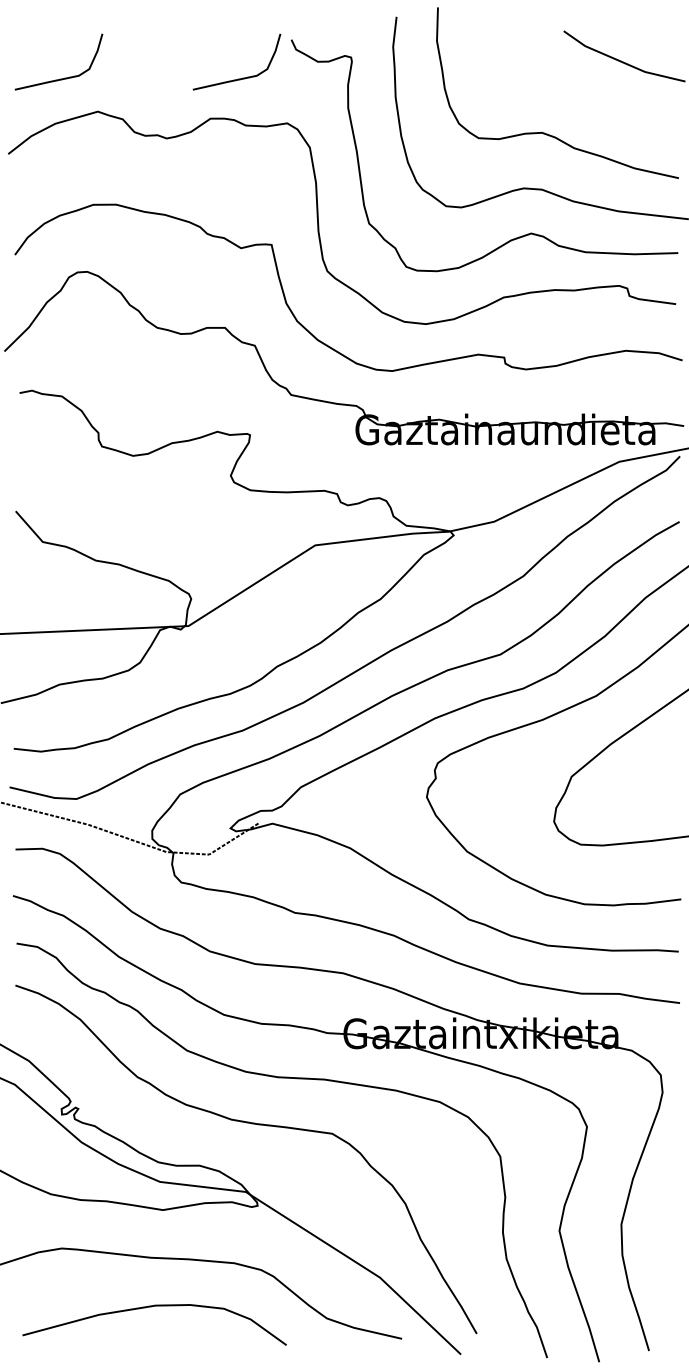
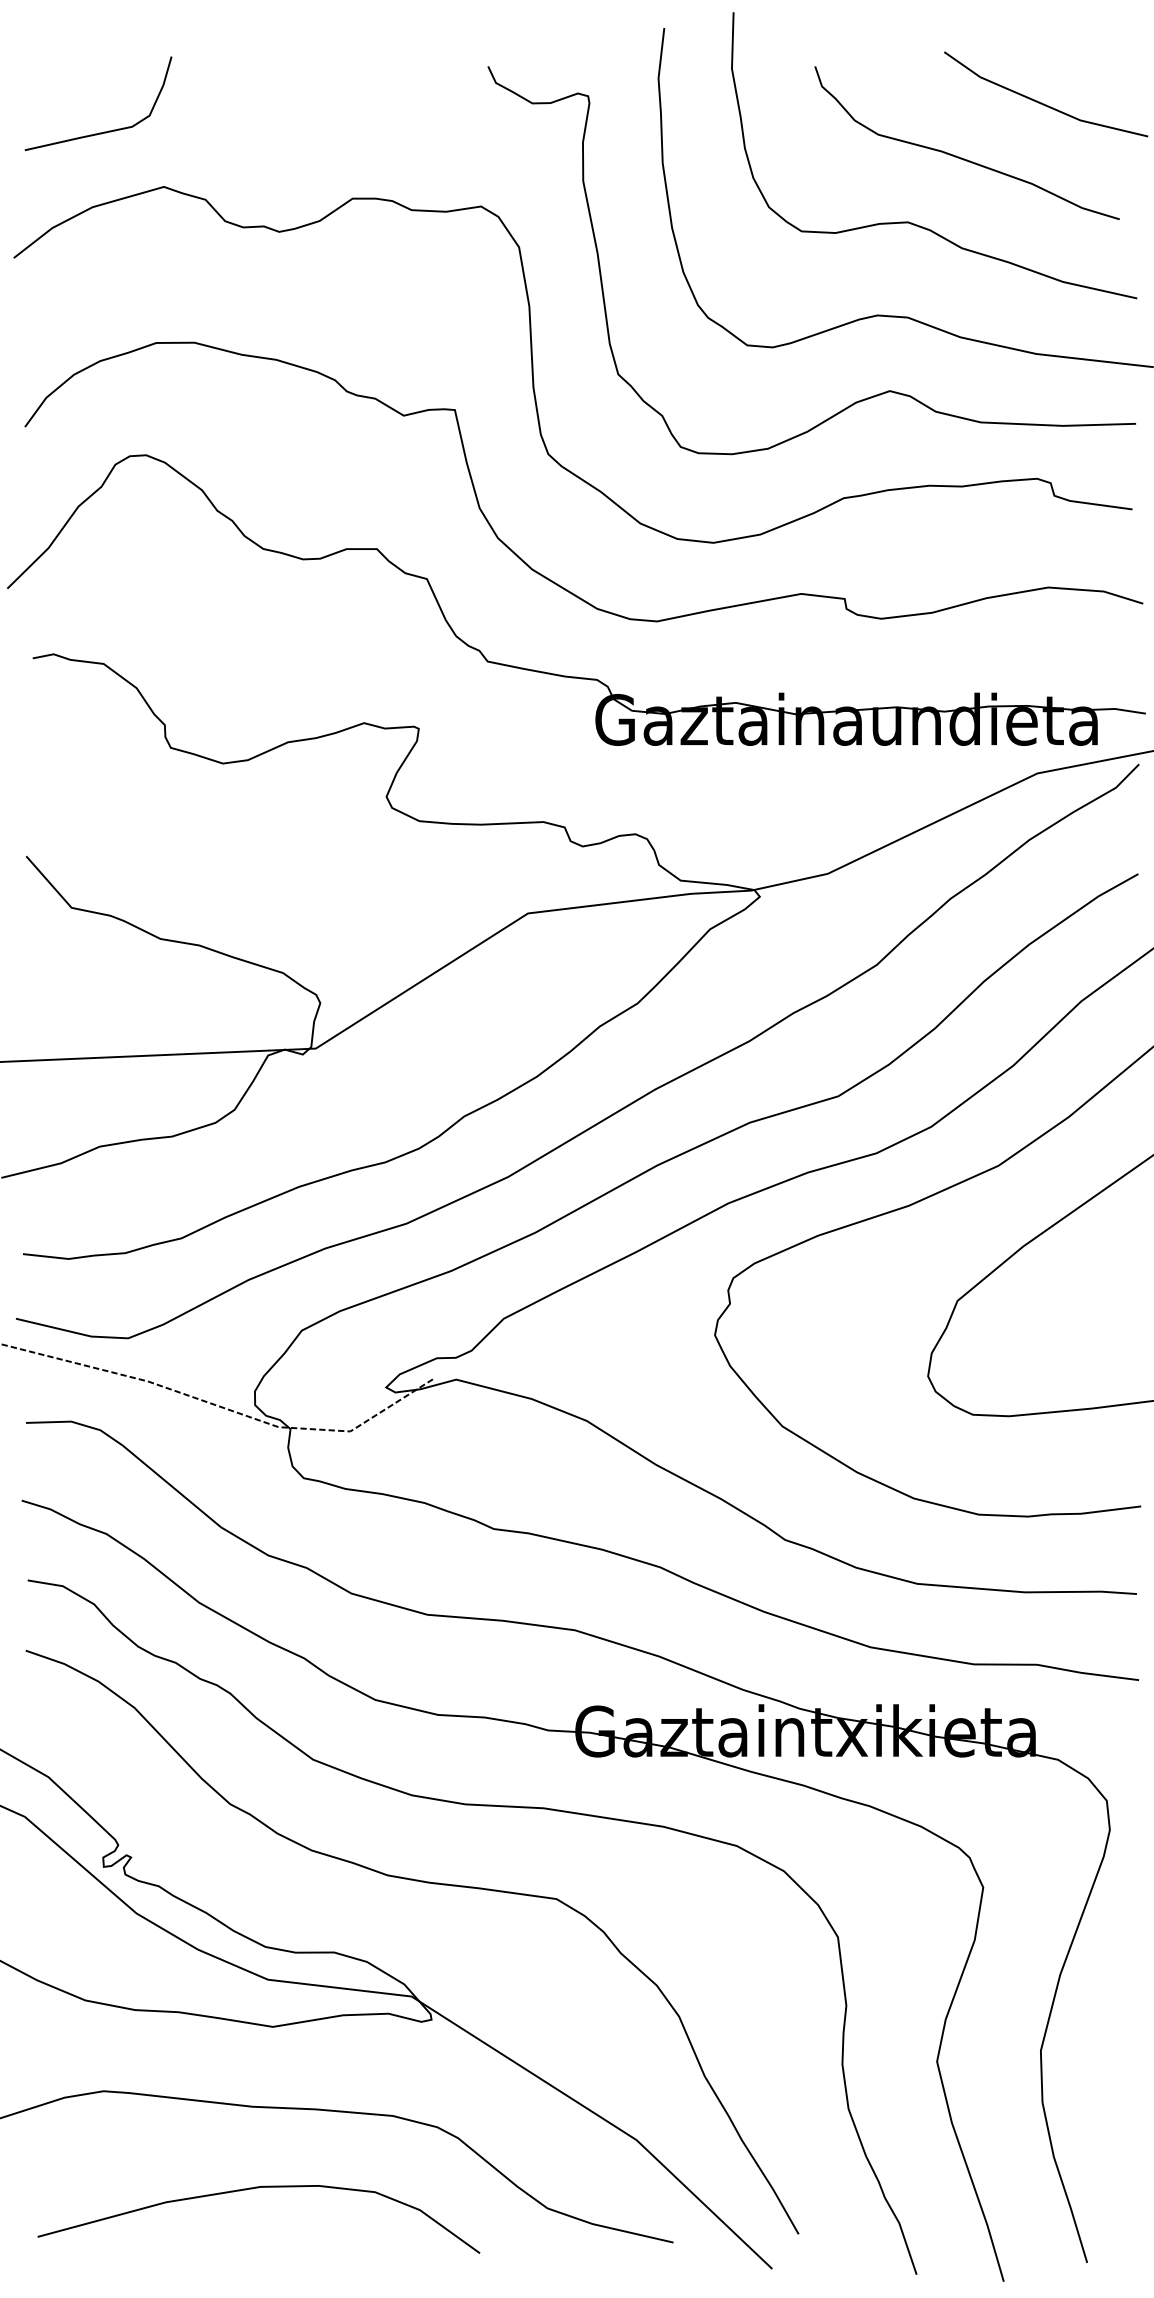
curve: (242, 77) -> (406, 129), removed
part: (574, 93) -> (962, 156), added

